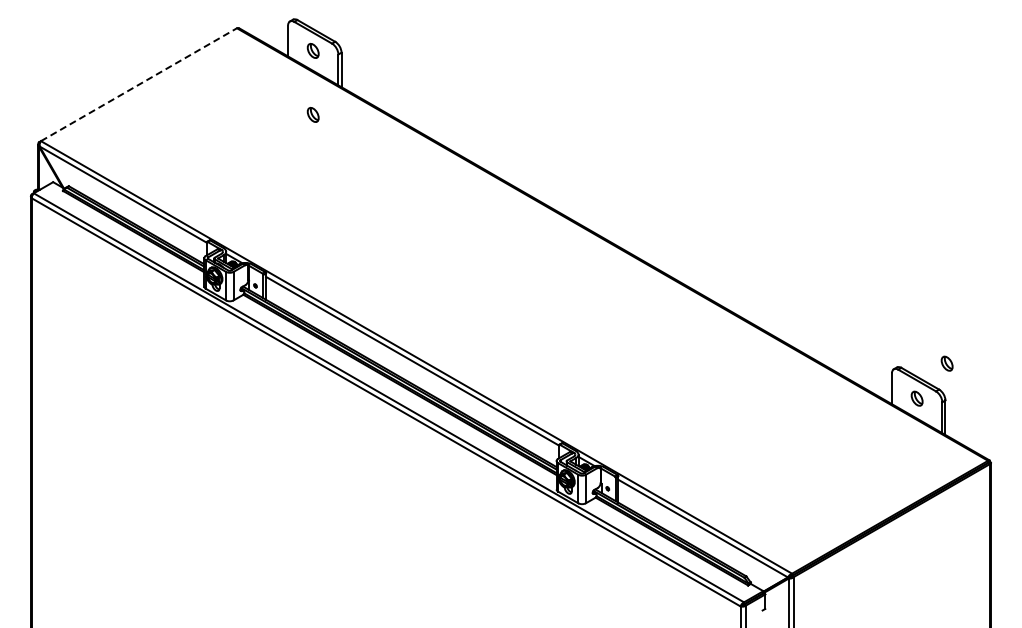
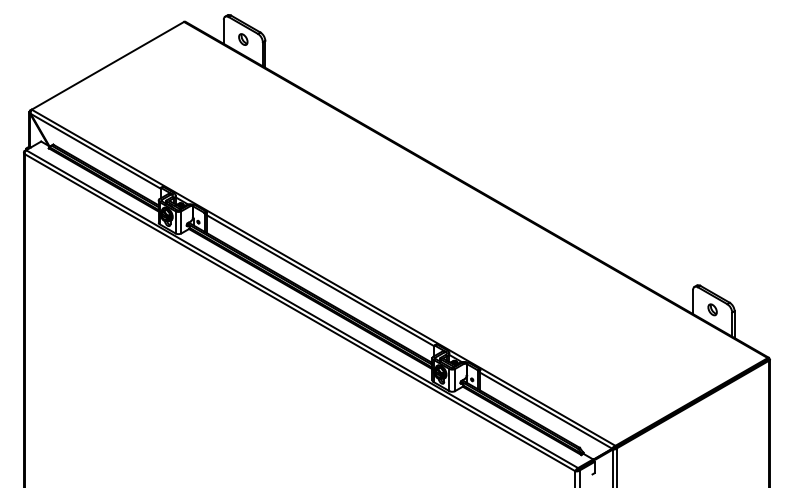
line: (139, 84) -> (108, 65), dashed -> solid
part: (312, 114) -> (242, 88), removed
part: (946, 363) -> (735, 282), removed

